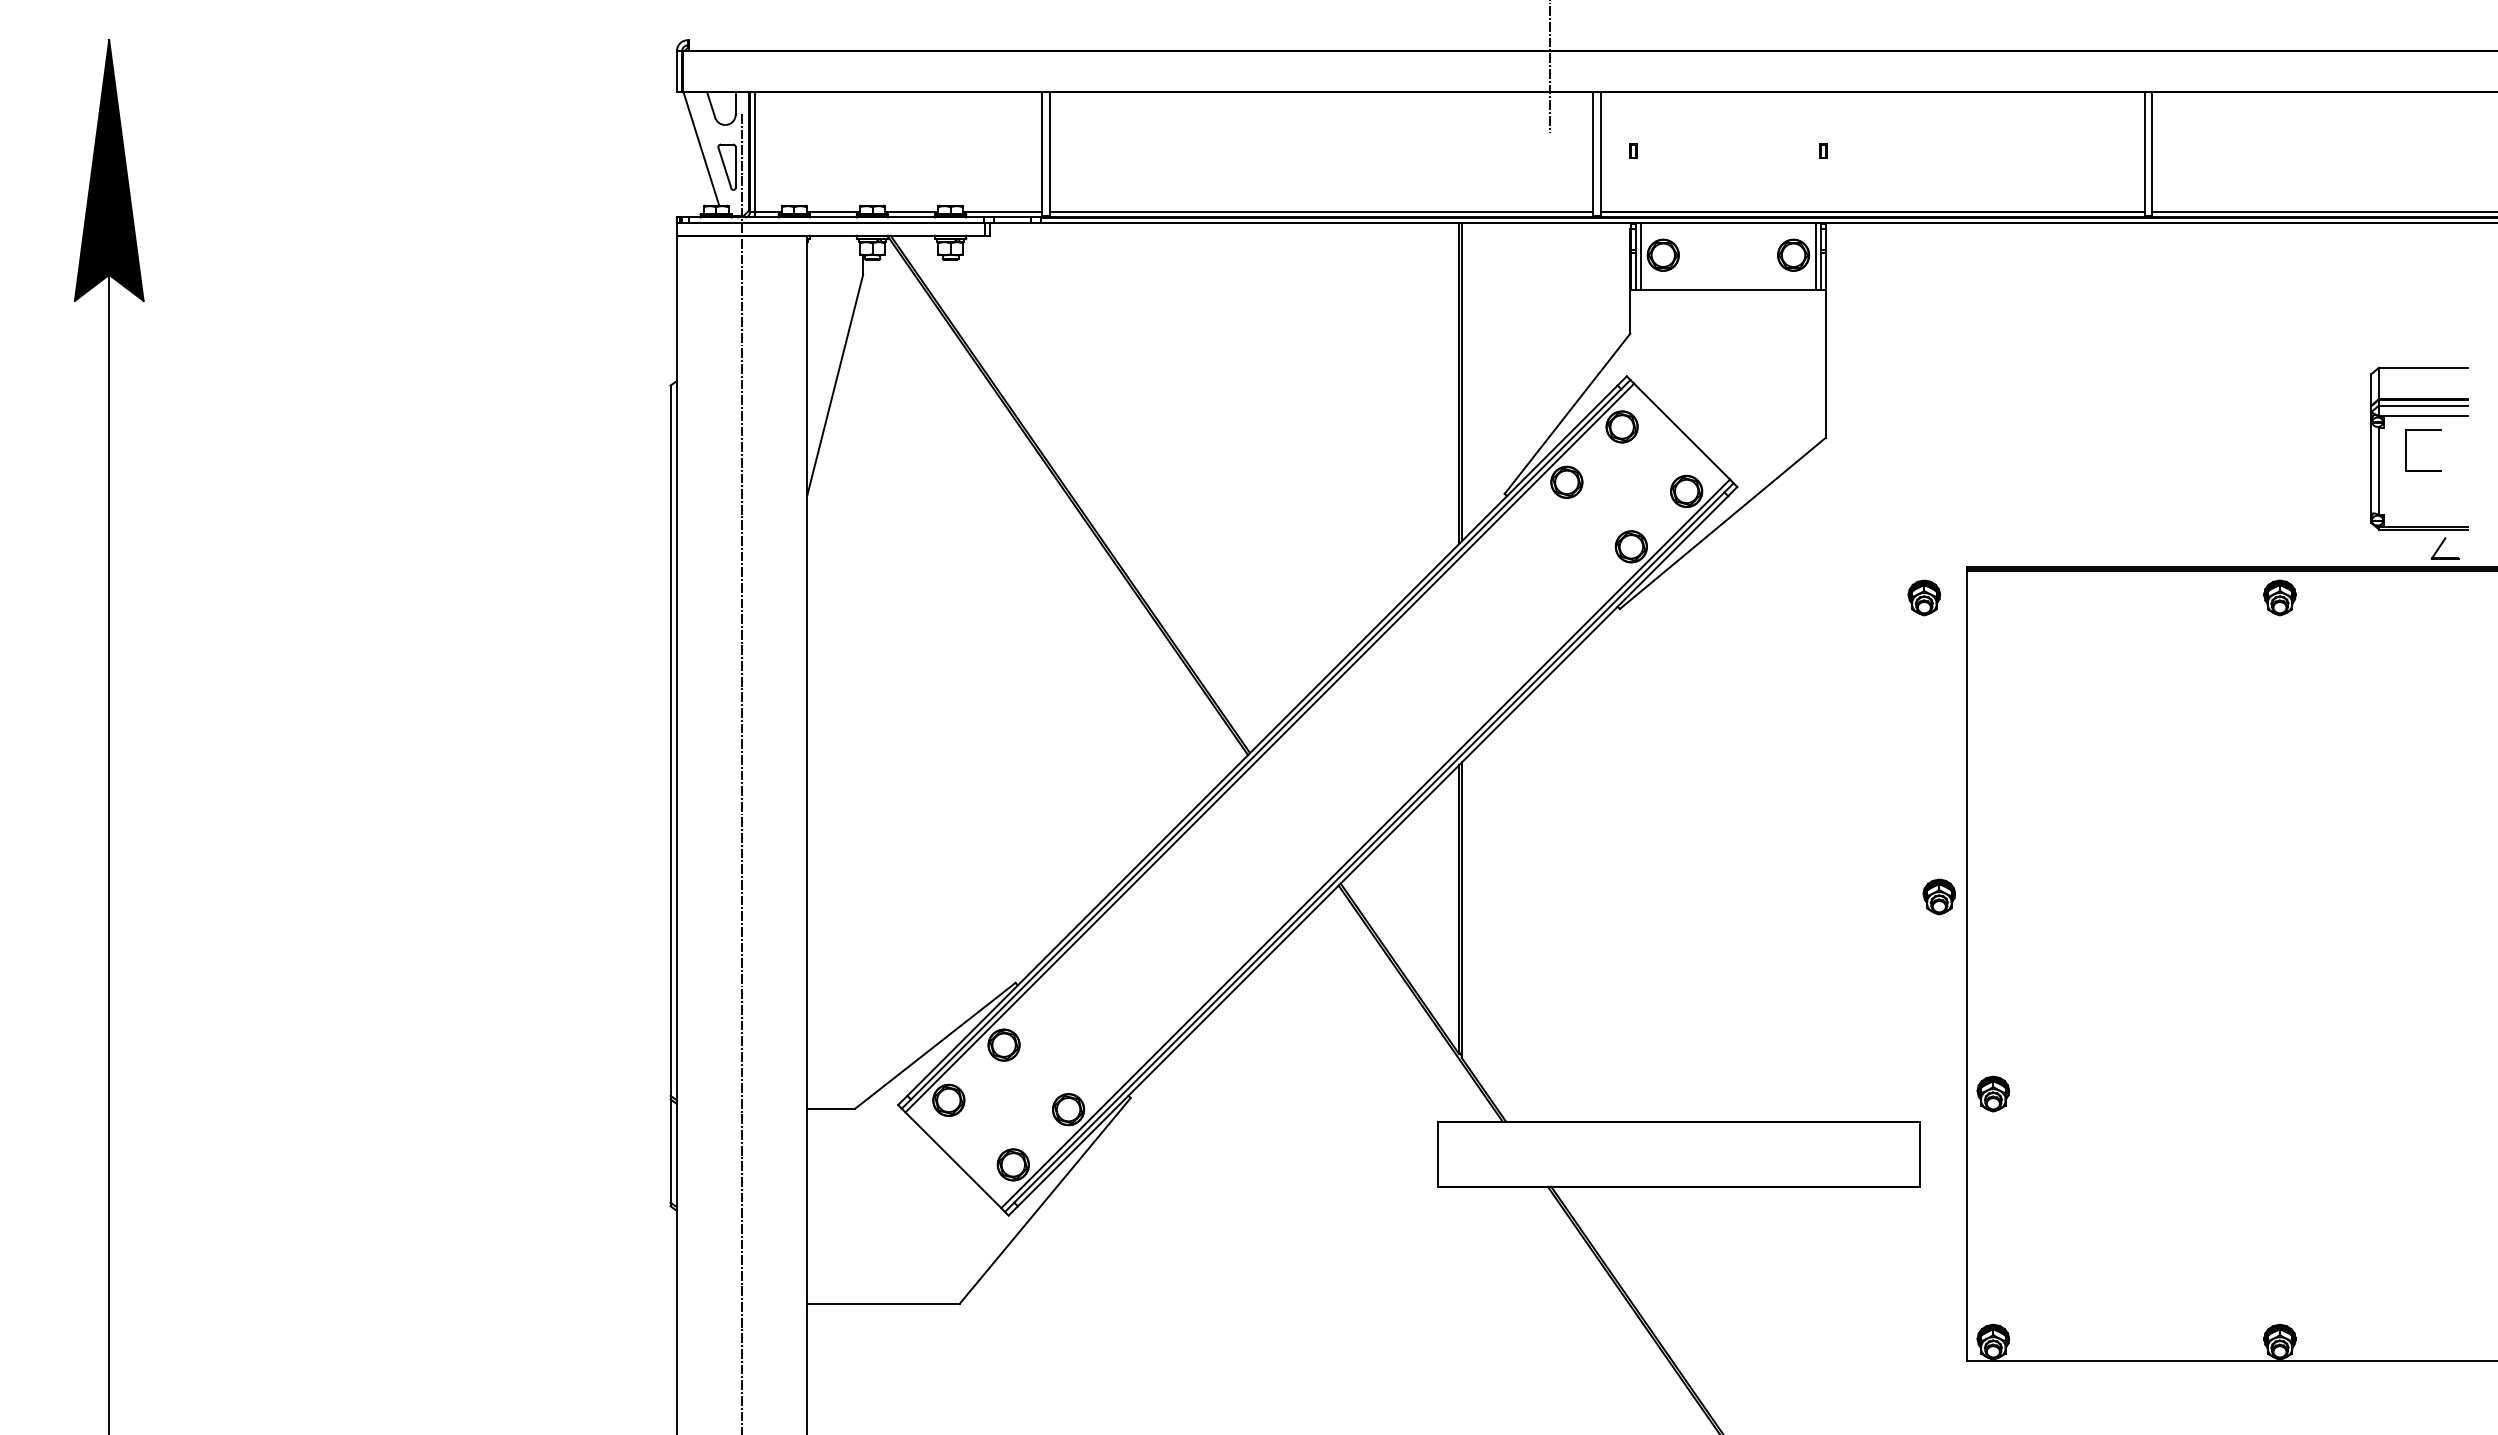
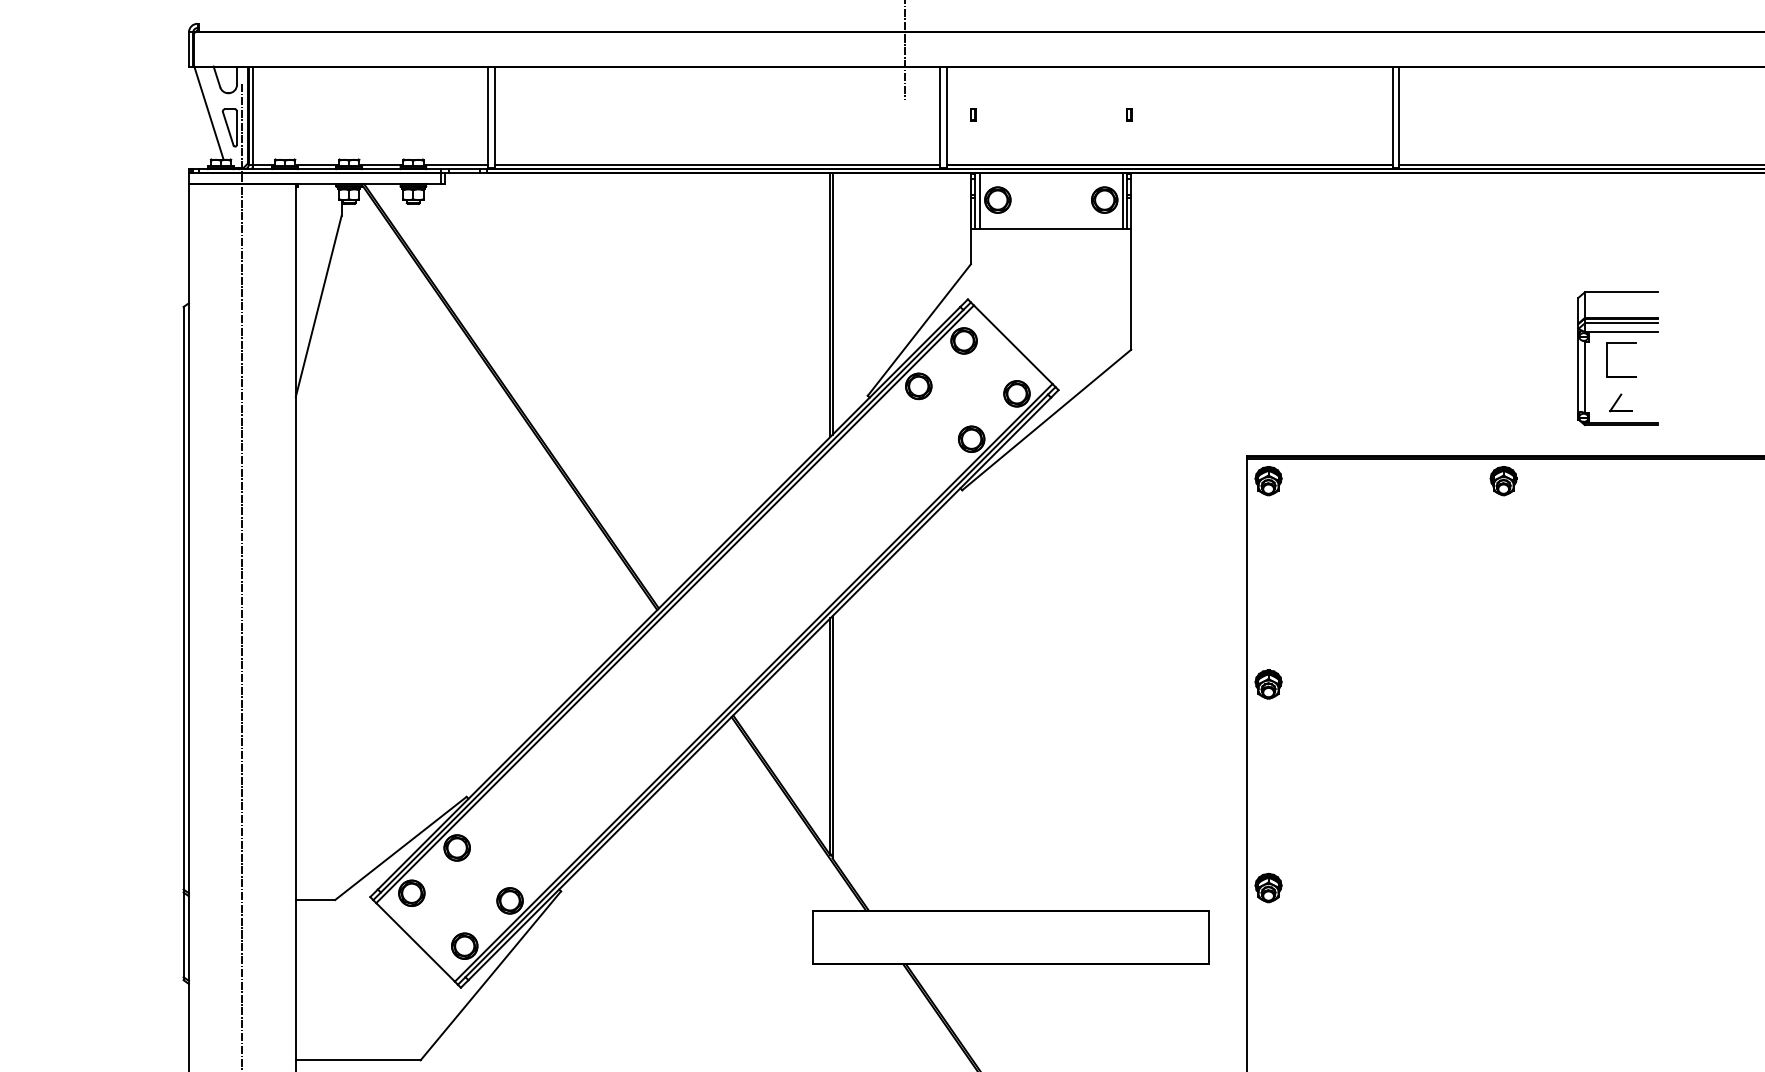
part: (2444, 548) -> (1620, 402), moved
part: (1923, 597) -> (1267, 480), moved
part: (1938, 896) -> (1267, 684), moved

